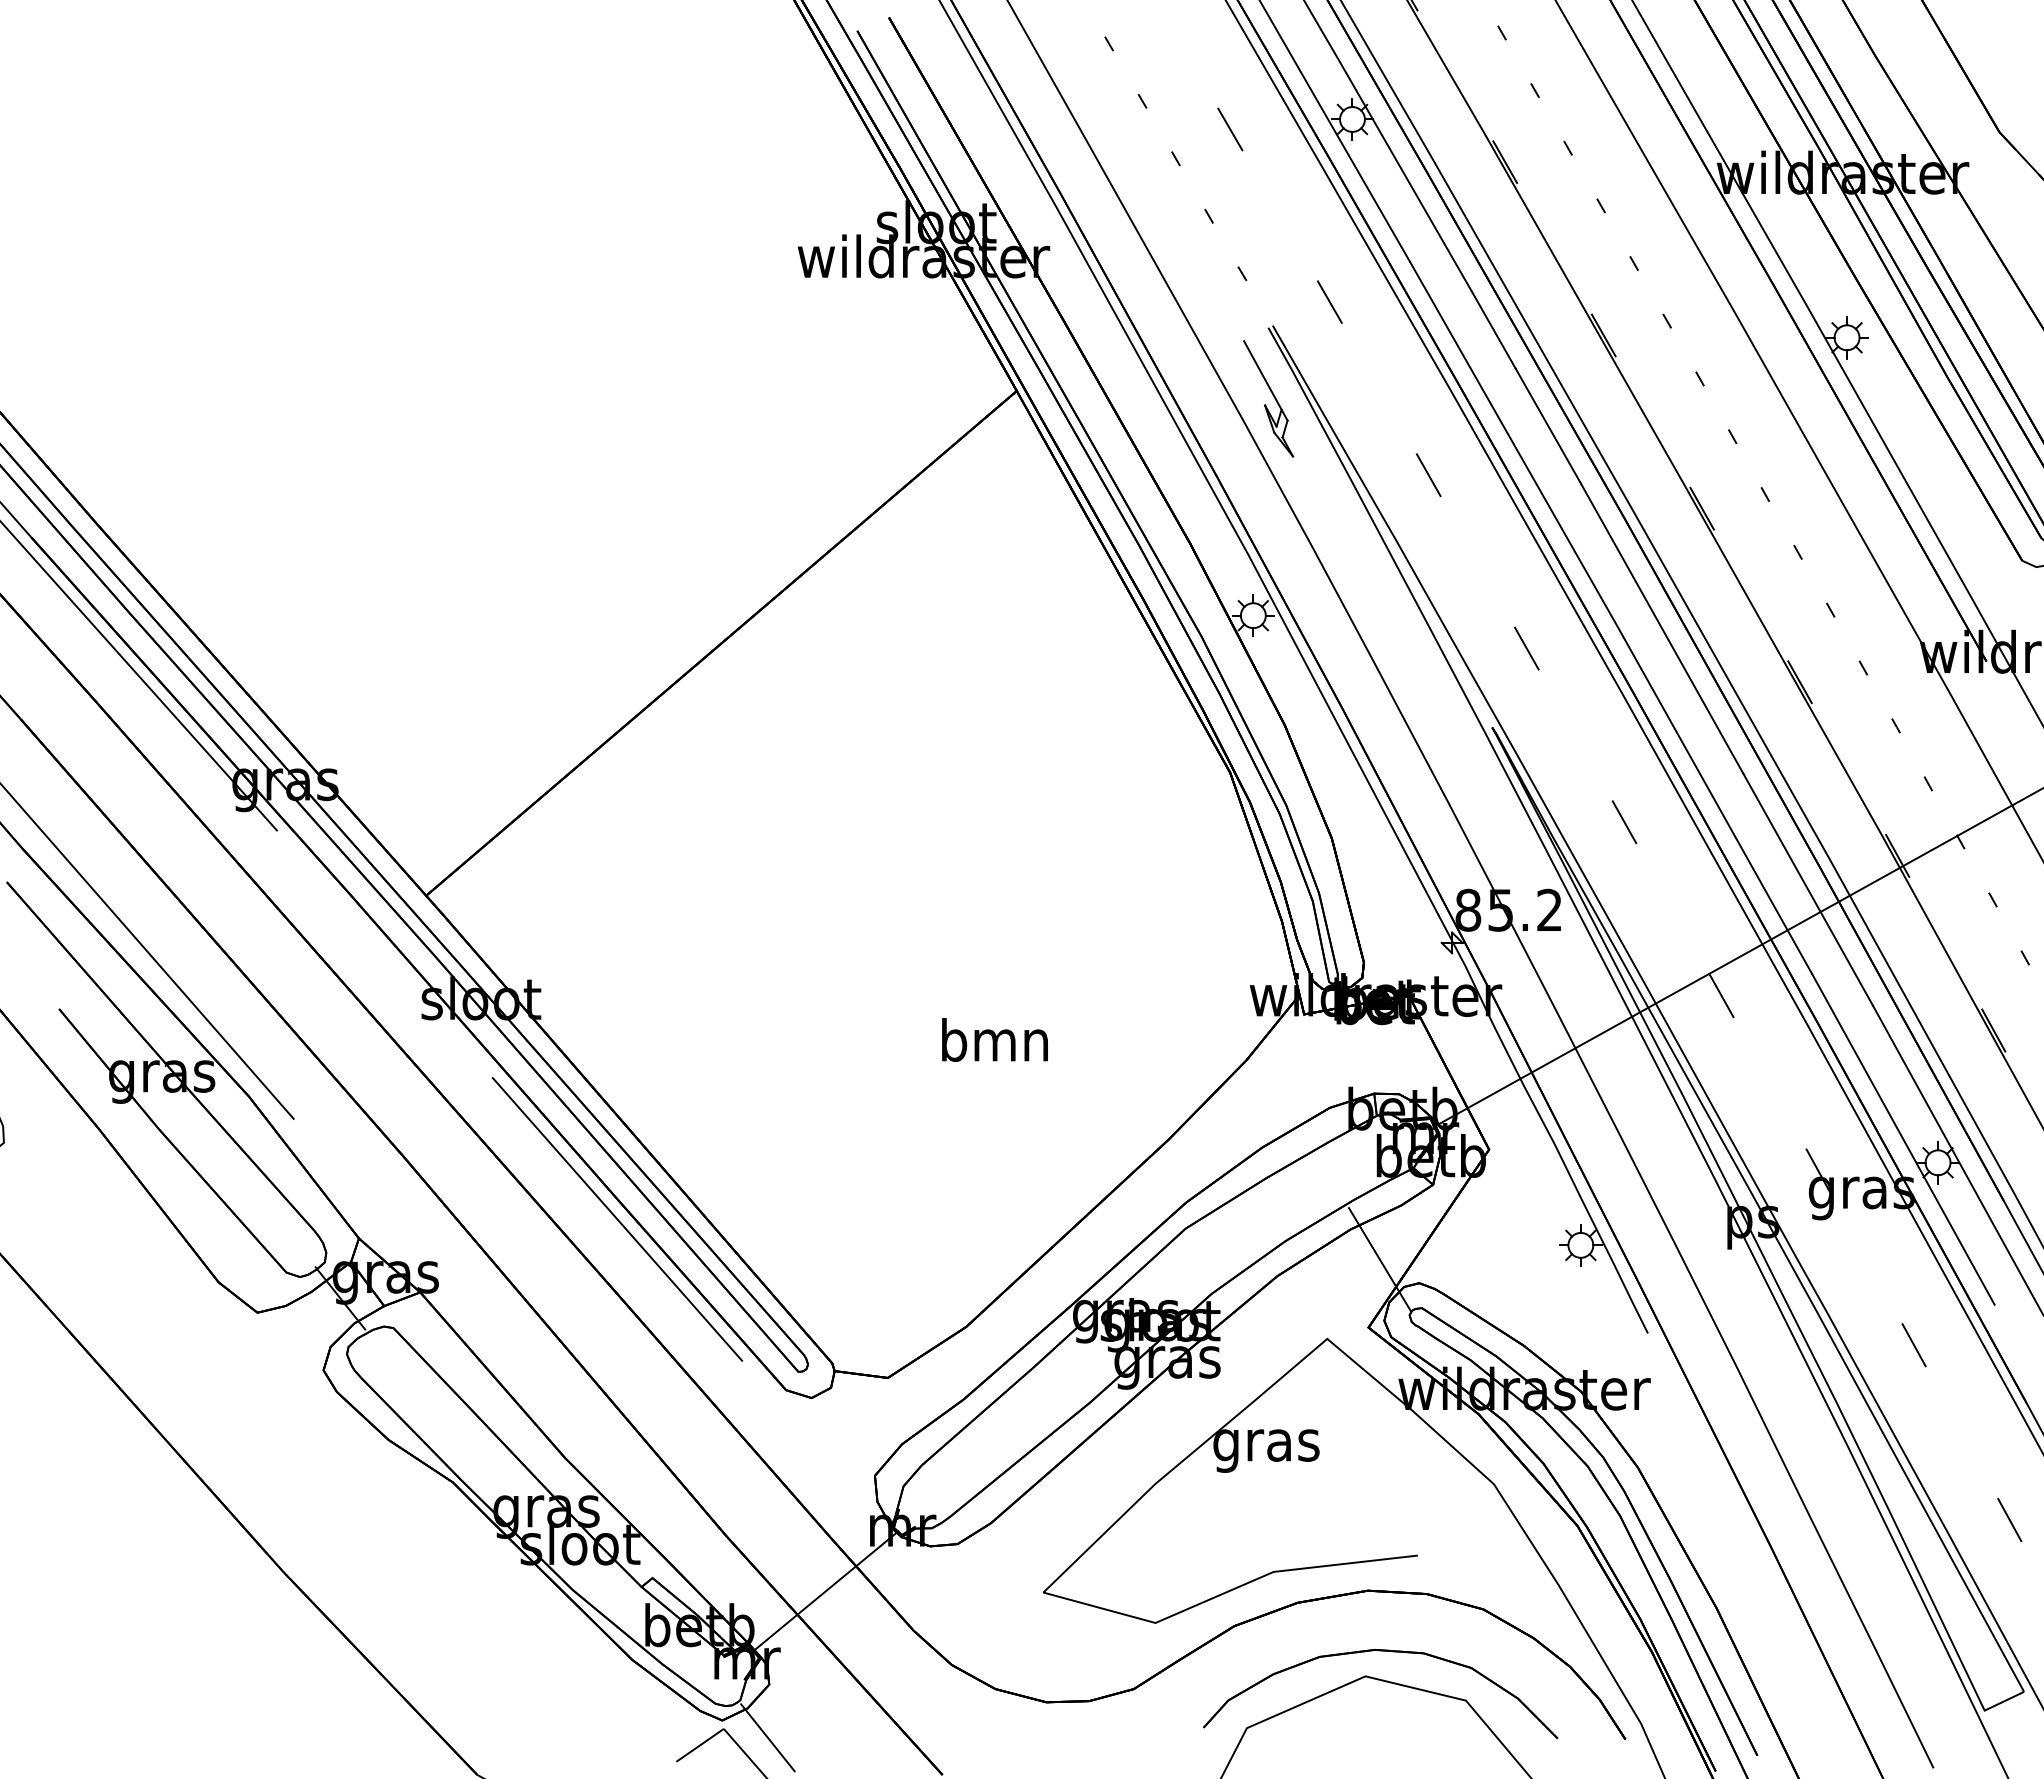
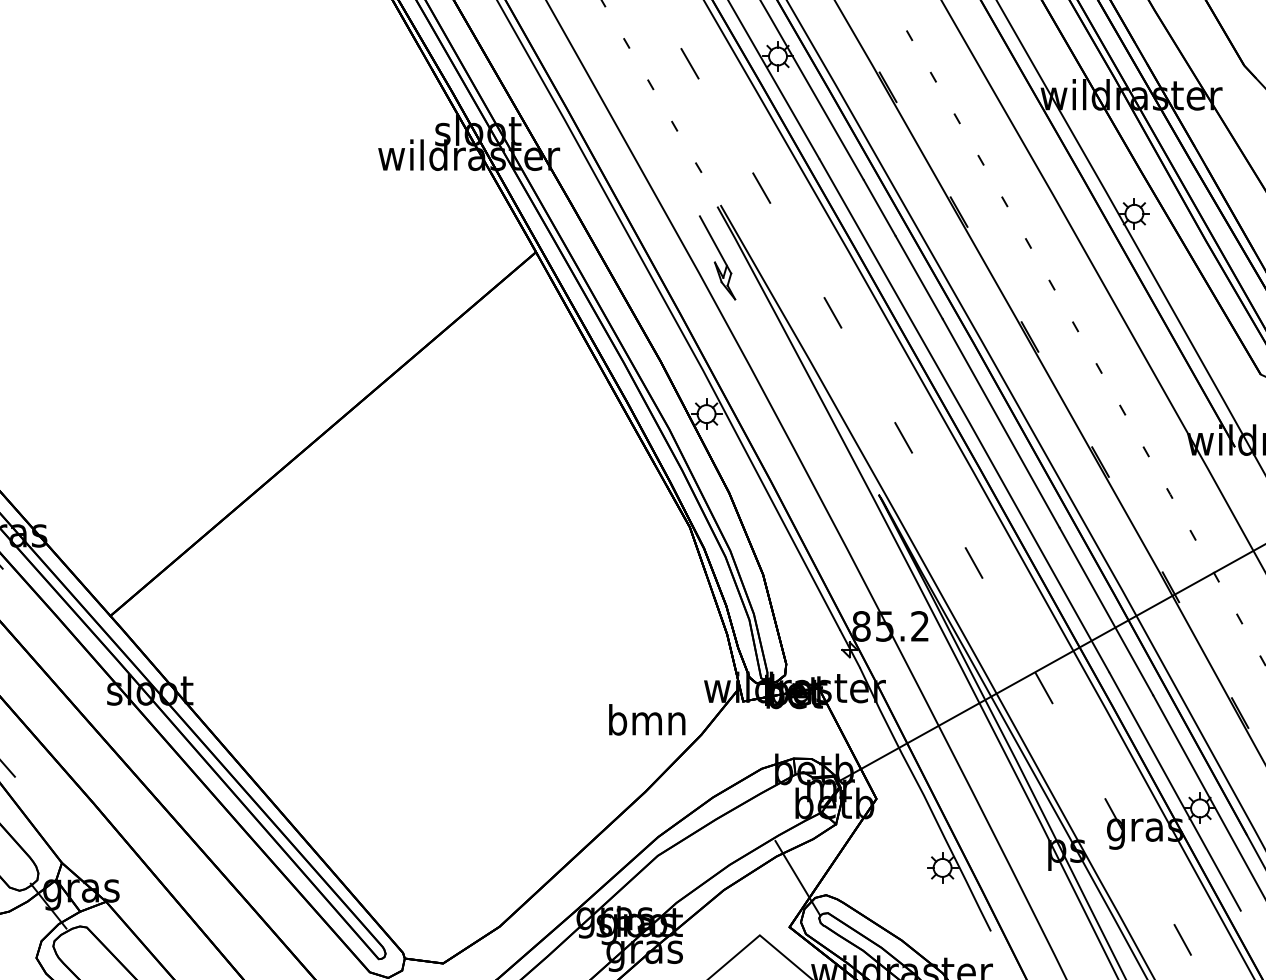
text: (994, 1039) -> (646, 719), moved
line: (617, 1219) -> (248, 849), removed

